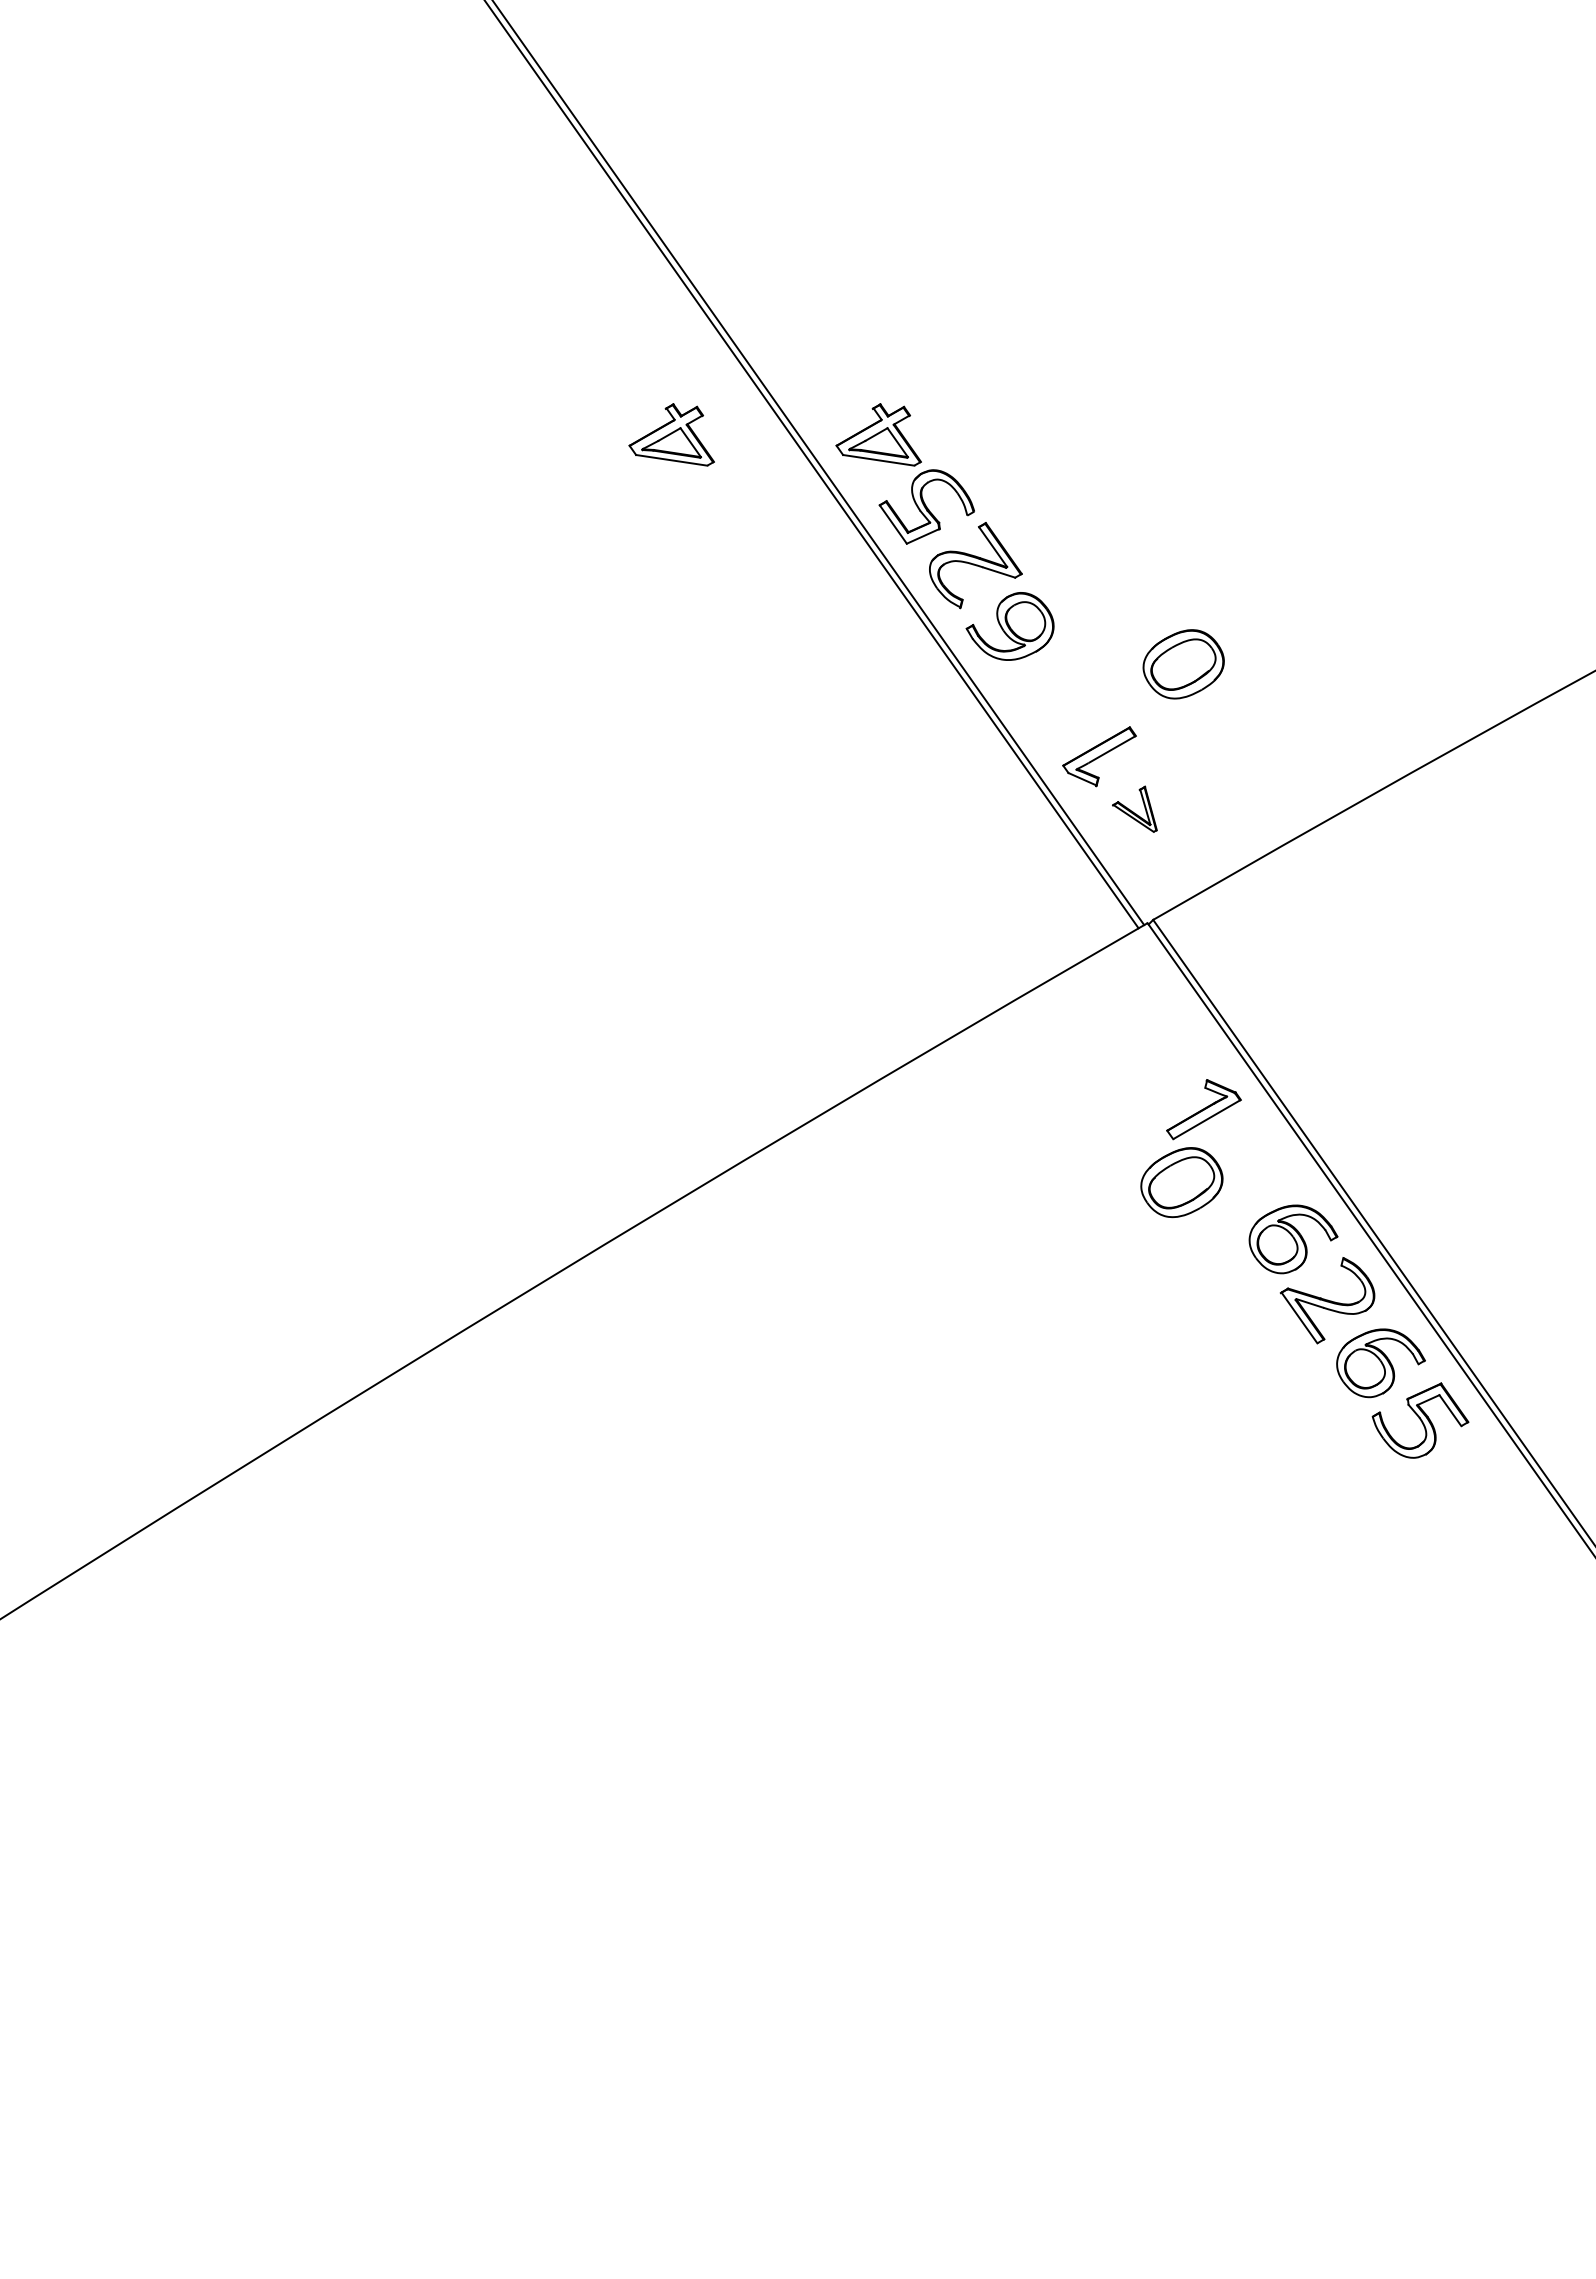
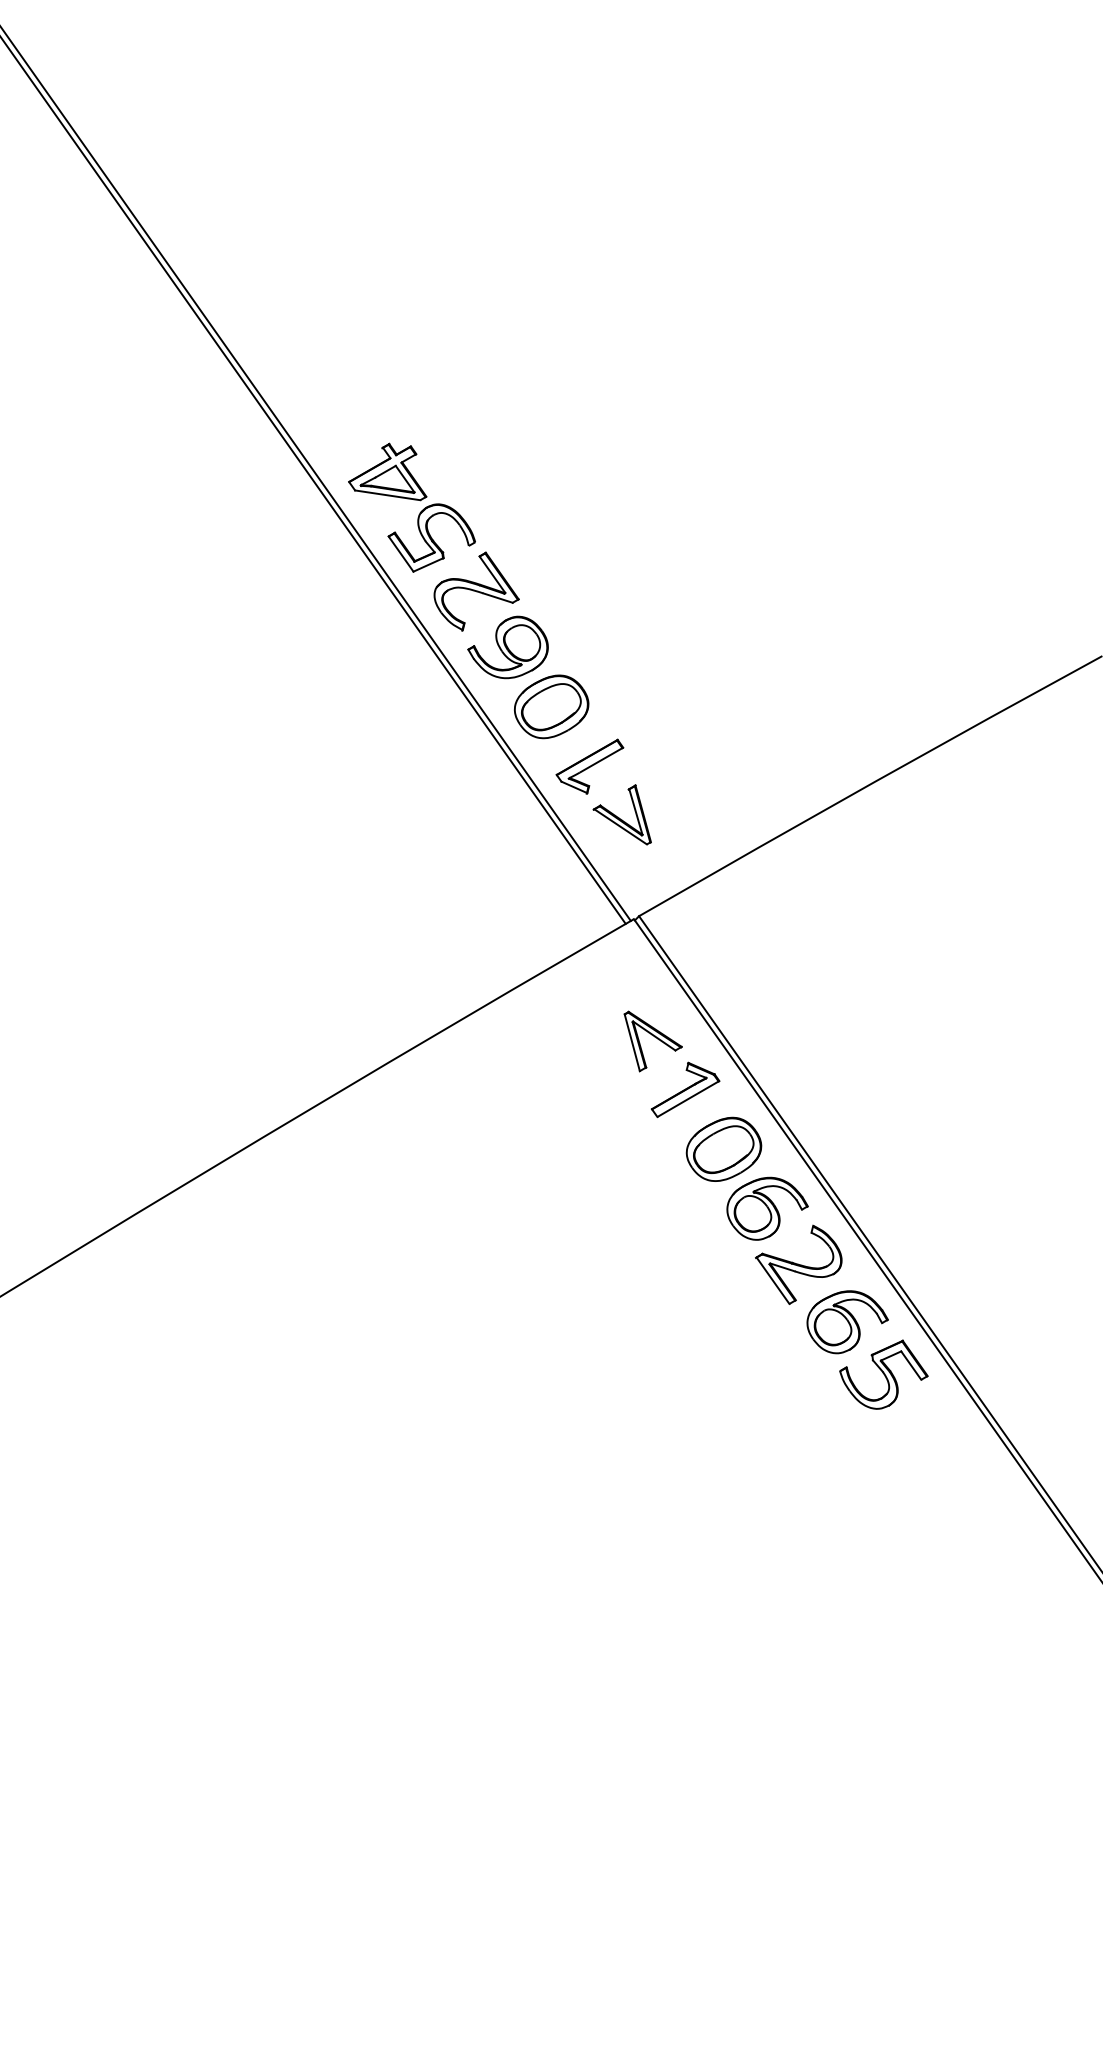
part: (671, 434) -> (197, 471), removed
part: (1183, 664) -> (551, 707), moved
part: (1134, 809) -> (621, 815), size x1.43
part: (1168, 1056) -> (653, 1041), added
part: (1181, 1182) -> (723, 1149), moved

